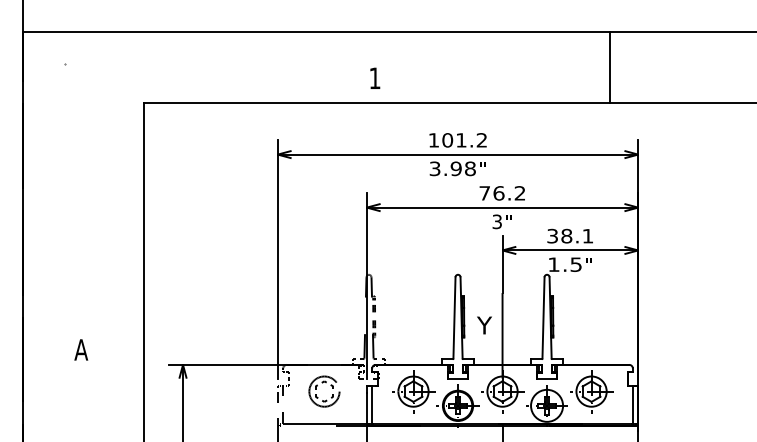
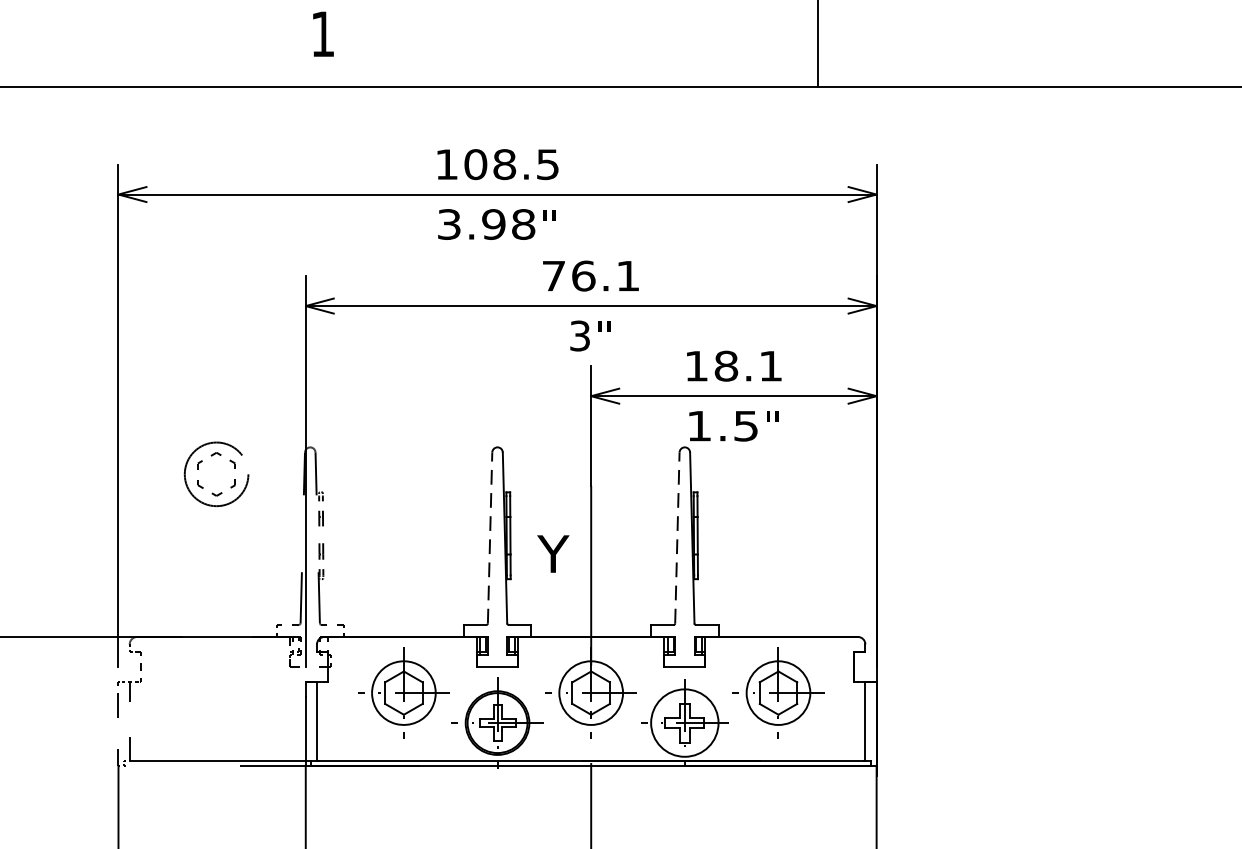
text: (471, 140) -> (525, 164), 101.2 -> 108.5
text: (519, 193) -> (626, 276), 76.2 -> 76.1
text: (552, 235) -> (696, 364), 38.1 -> 18.1
line: (454, 317) -> (490, 537), solid -> dashed
line: (543, 317) -> (677, 537), solid -> dashed
part: (322, 383) -> (212, 457), moved

